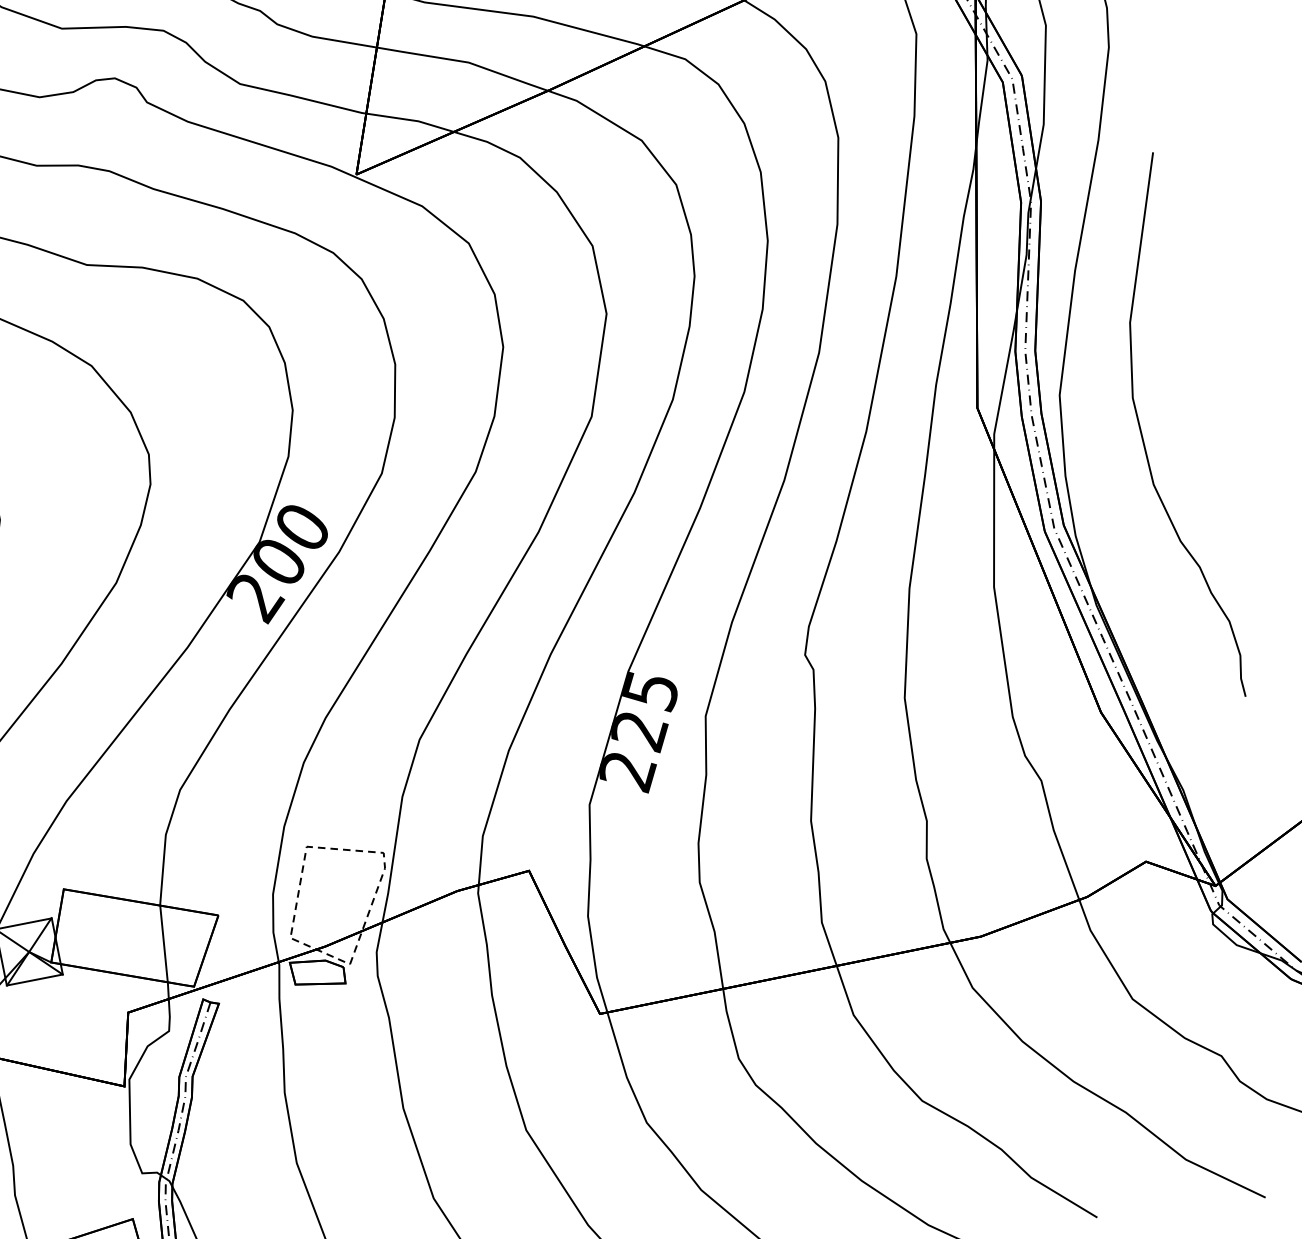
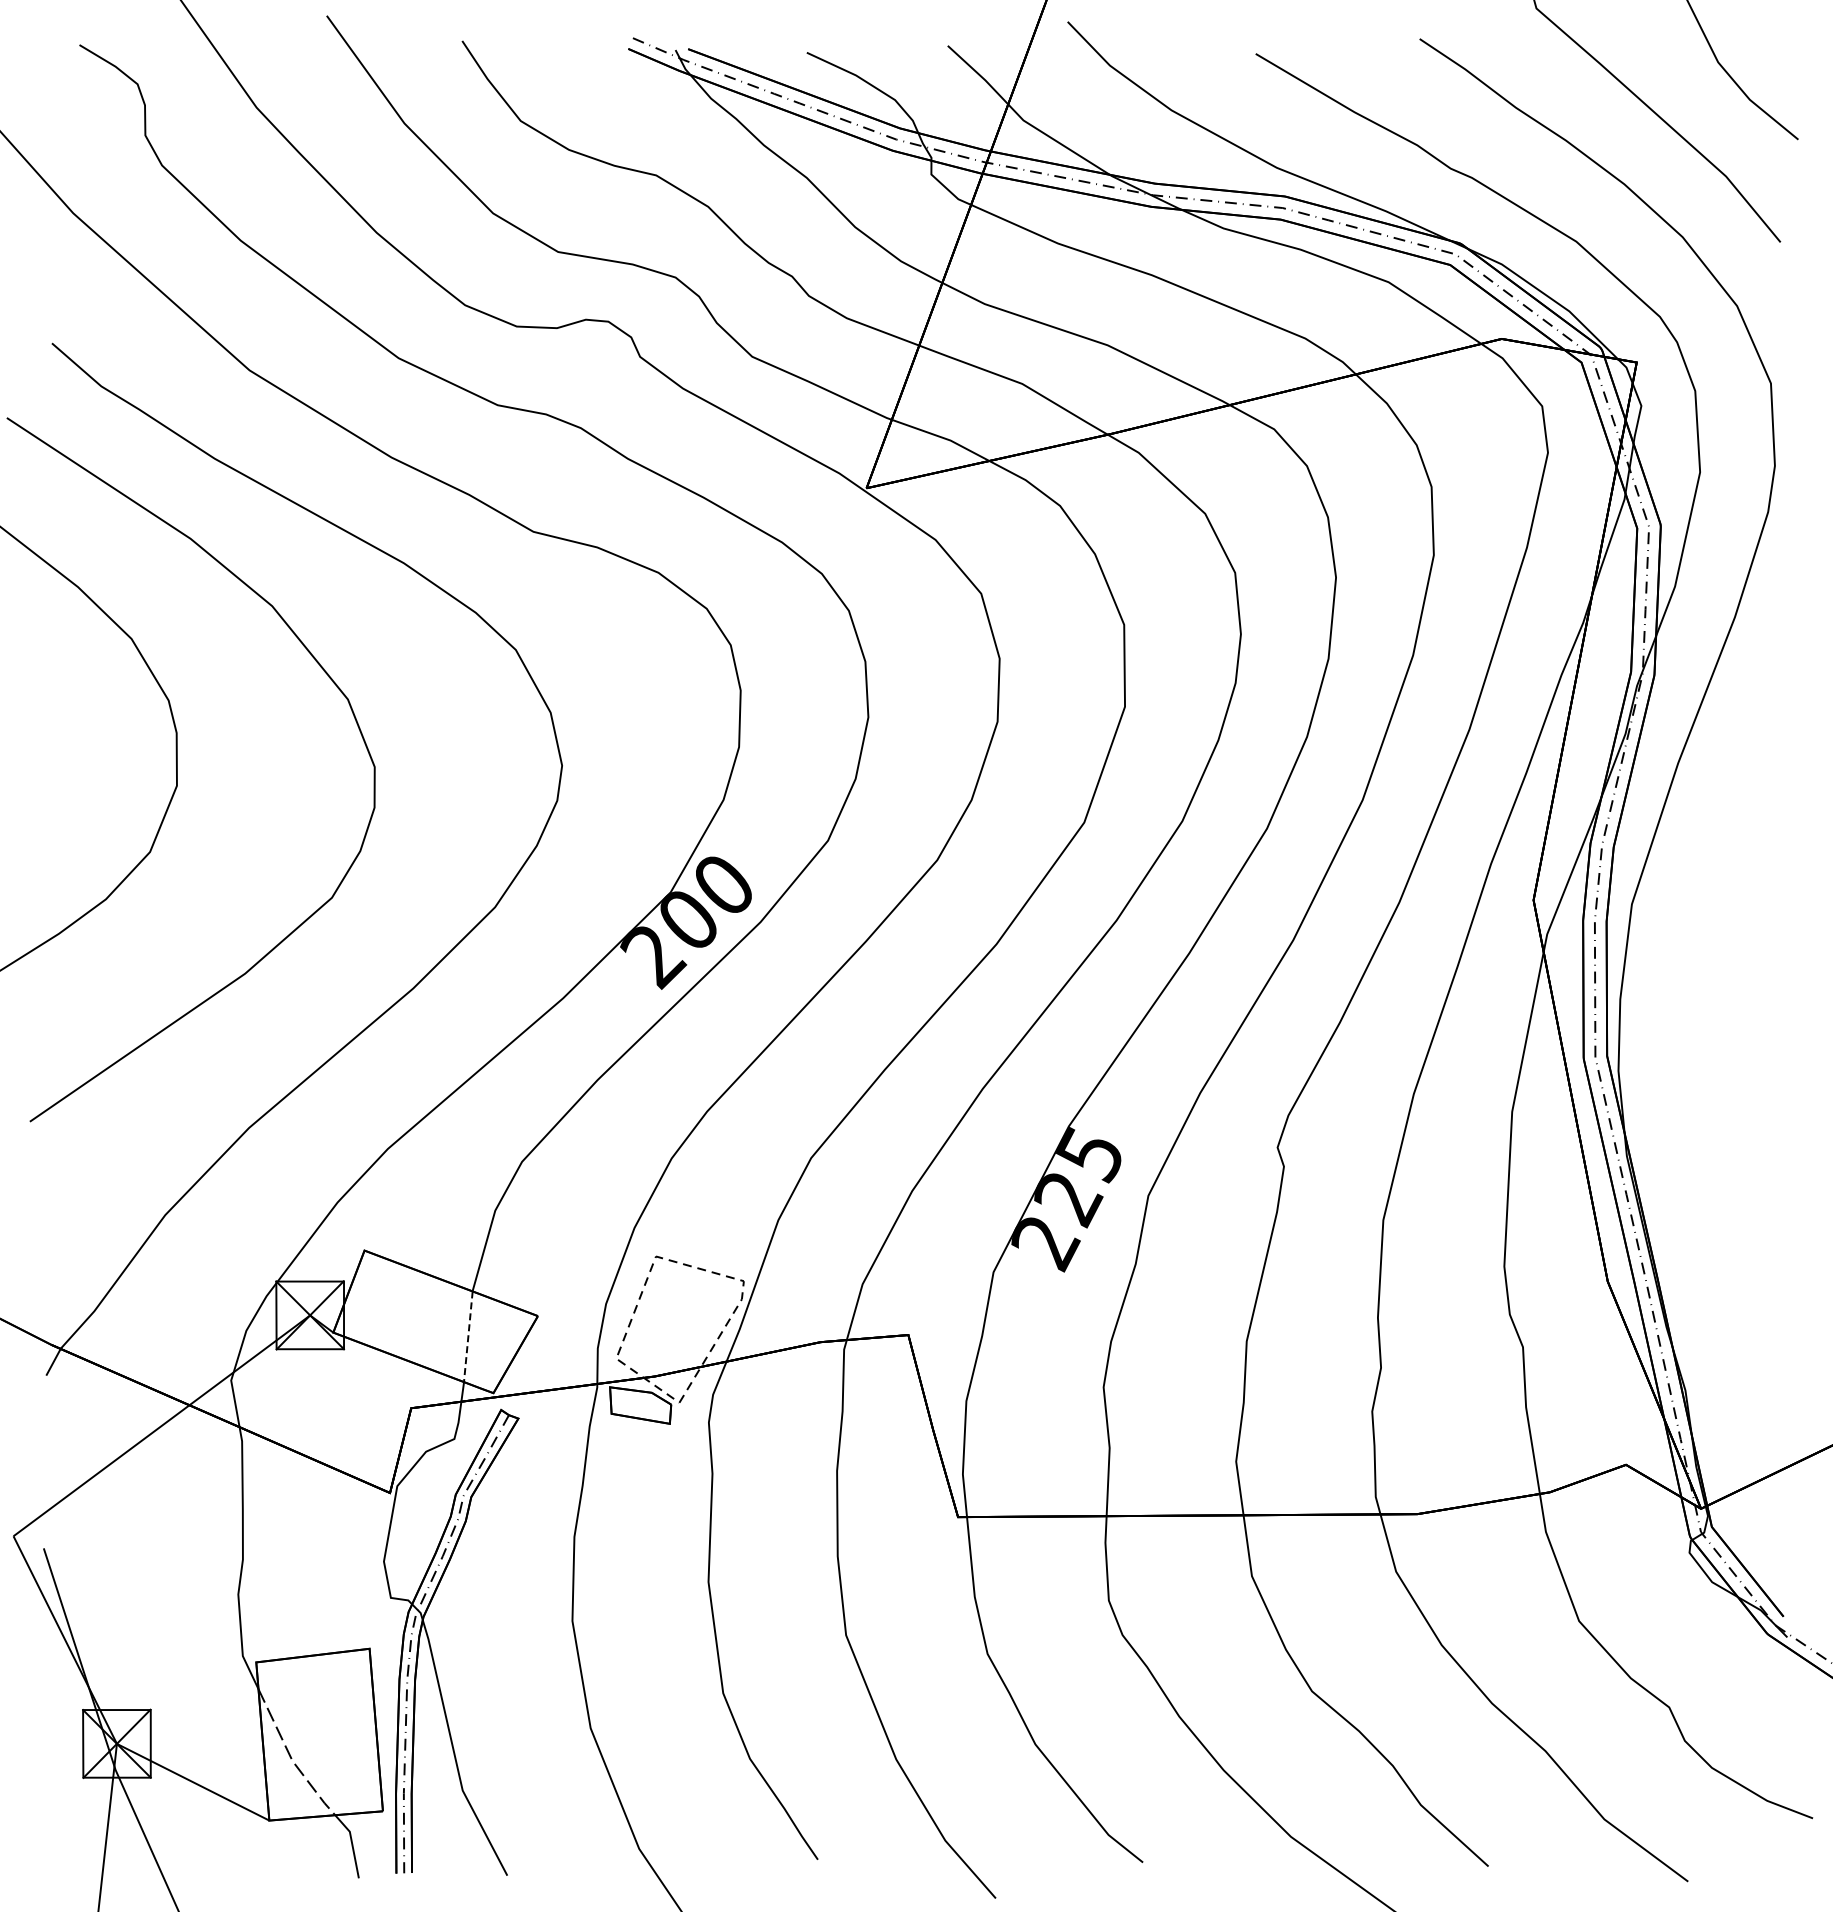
curve: (1143, 436) -> (1719, 971), removed
line: (164, 943) -> (468, 1336), solid -> dashed

